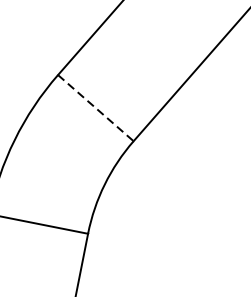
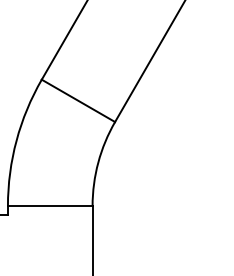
line: (95, 108) -> (78, 101), dashed -> solid

